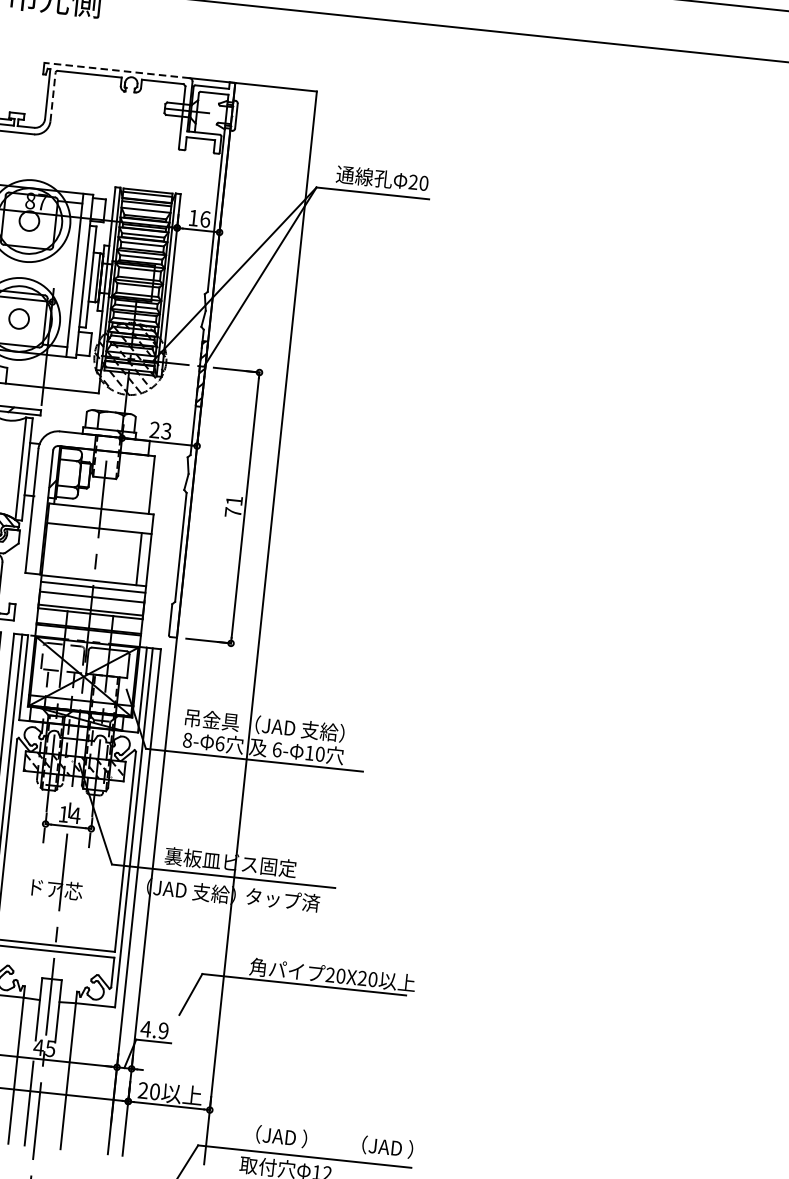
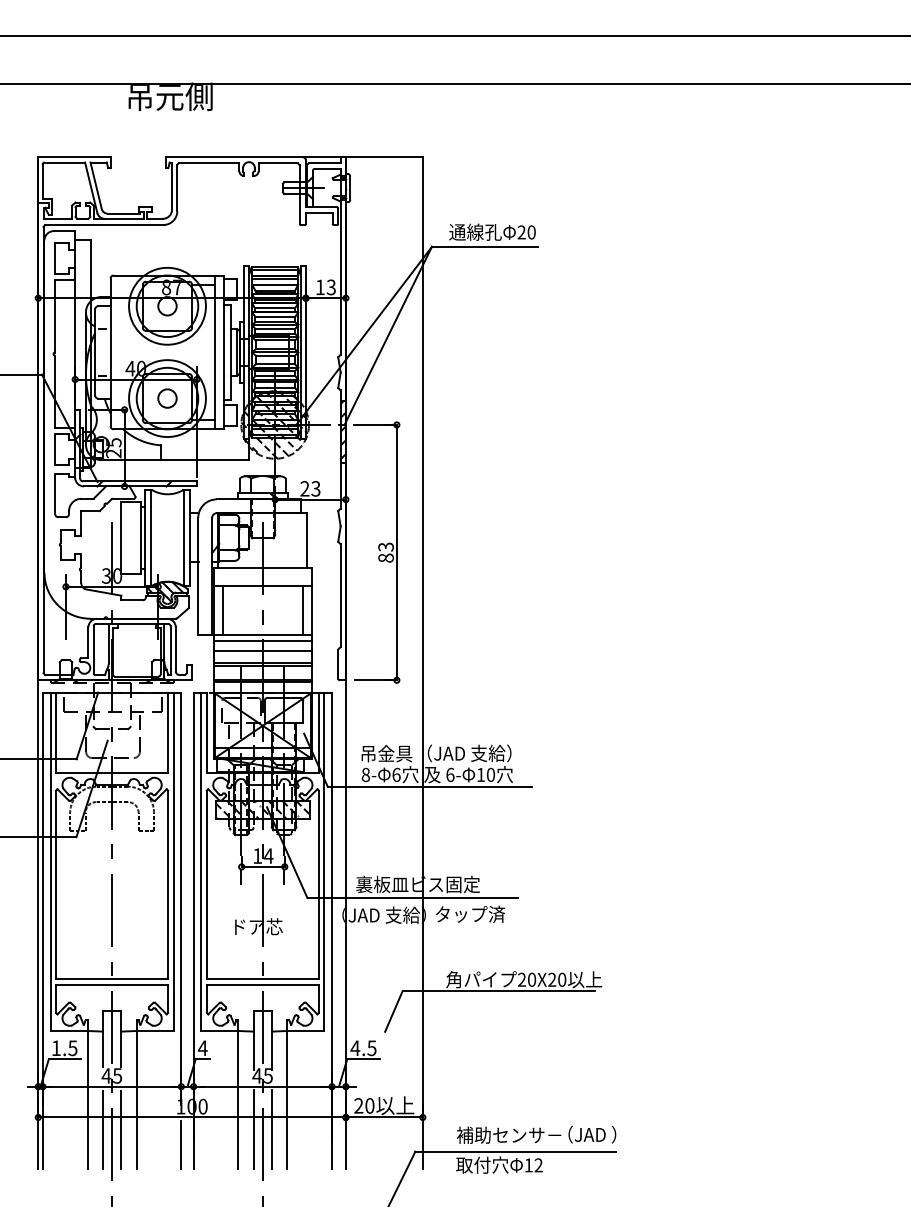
line: (116, 70) -> (233, 157), dashed -> solid
line: (53, 97) -> (177, 188), dashed -> solid
text: (205, 219) -> (331, 287), 16 -> 13
text: (233, 506) -> (385, 552), 71 -> 83
line: (53, 549) -> (222, 610), added
text: (163, 1031) -> (371, 1048), 4.9 -> 4.5
line: (49, 1104) -> (272, 1128), added
text: (299, 1137) -> (509, 1134), （JAD ） -> 補助センサ－

